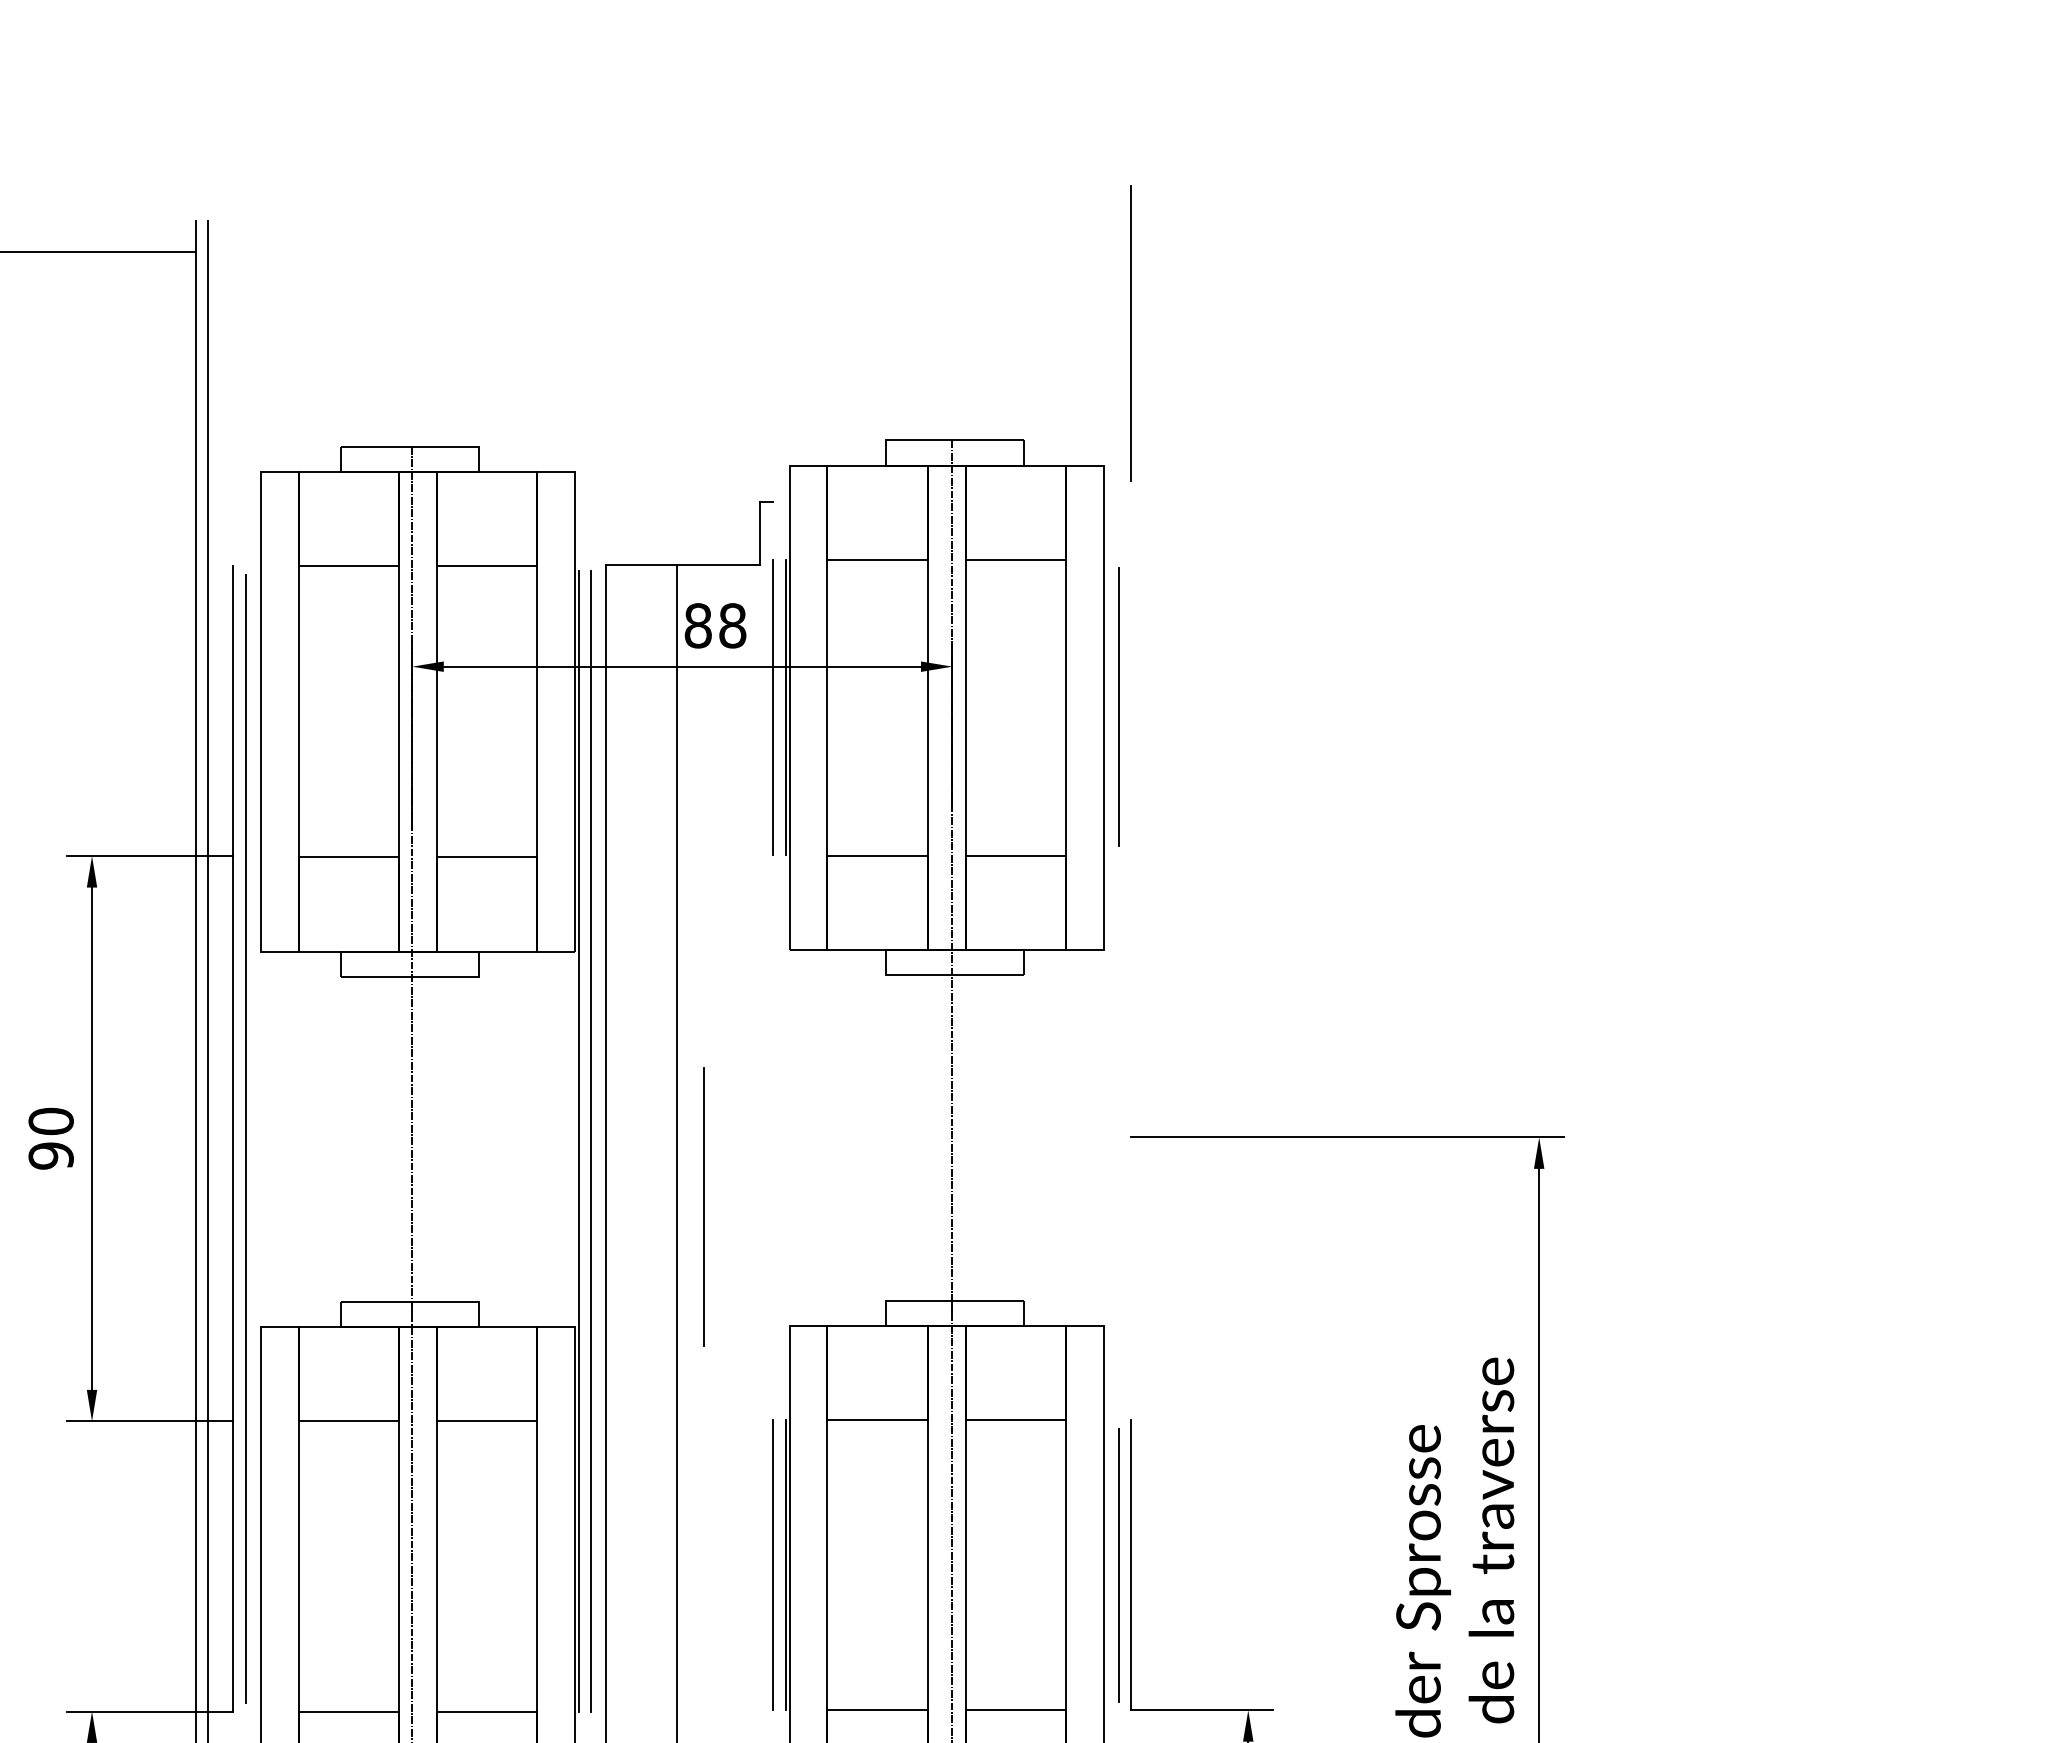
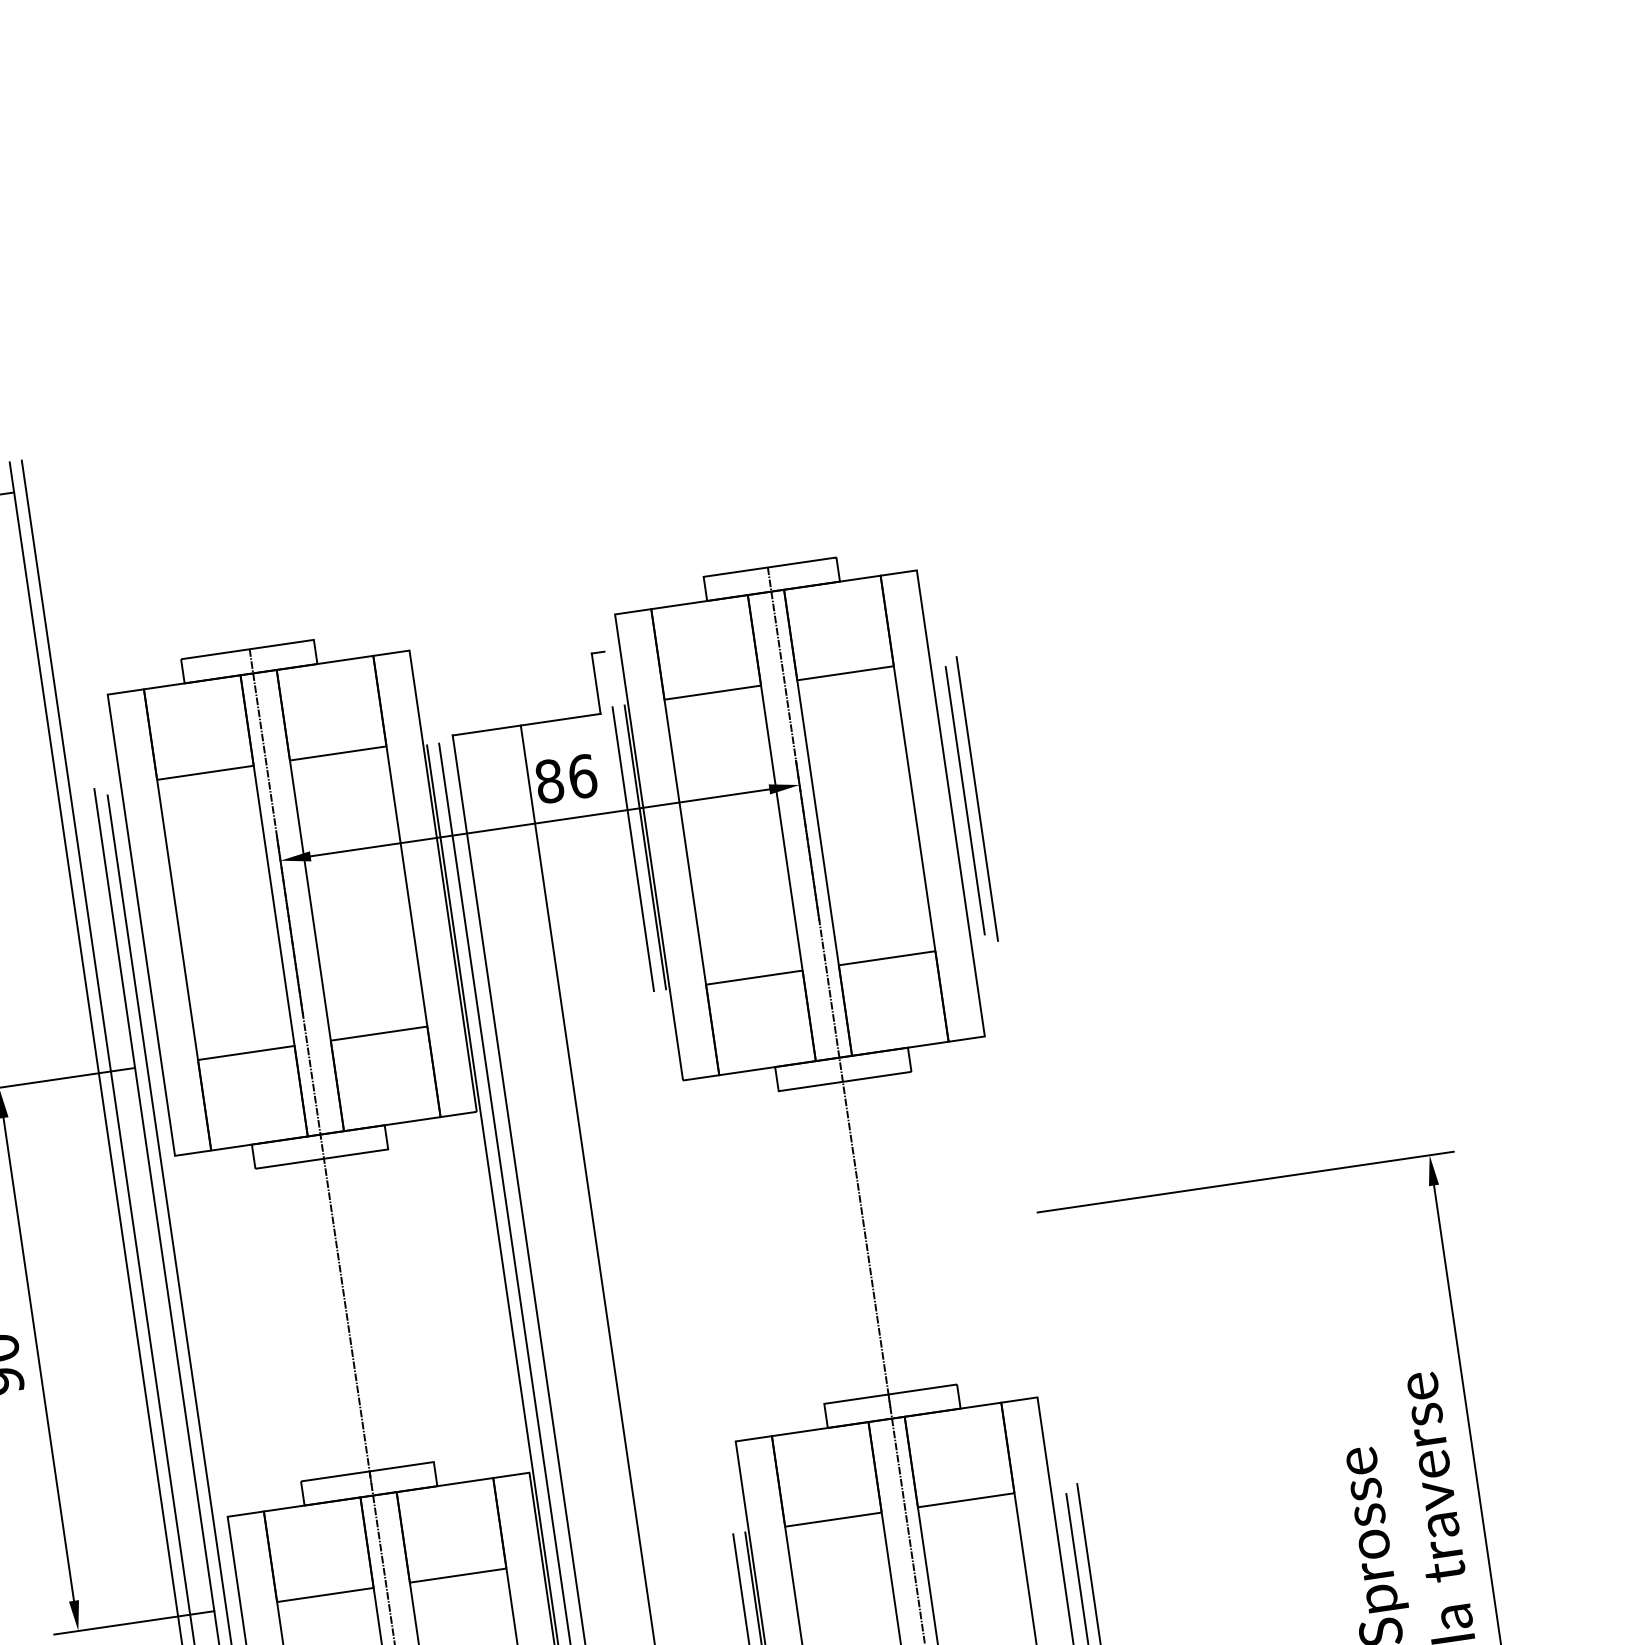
line: (1130, 333) -> (976, 799), moved
text: (732, 625) -> (582, 776), 88 -> 86
line: (703, 1206) -> (636, 1338), removed

